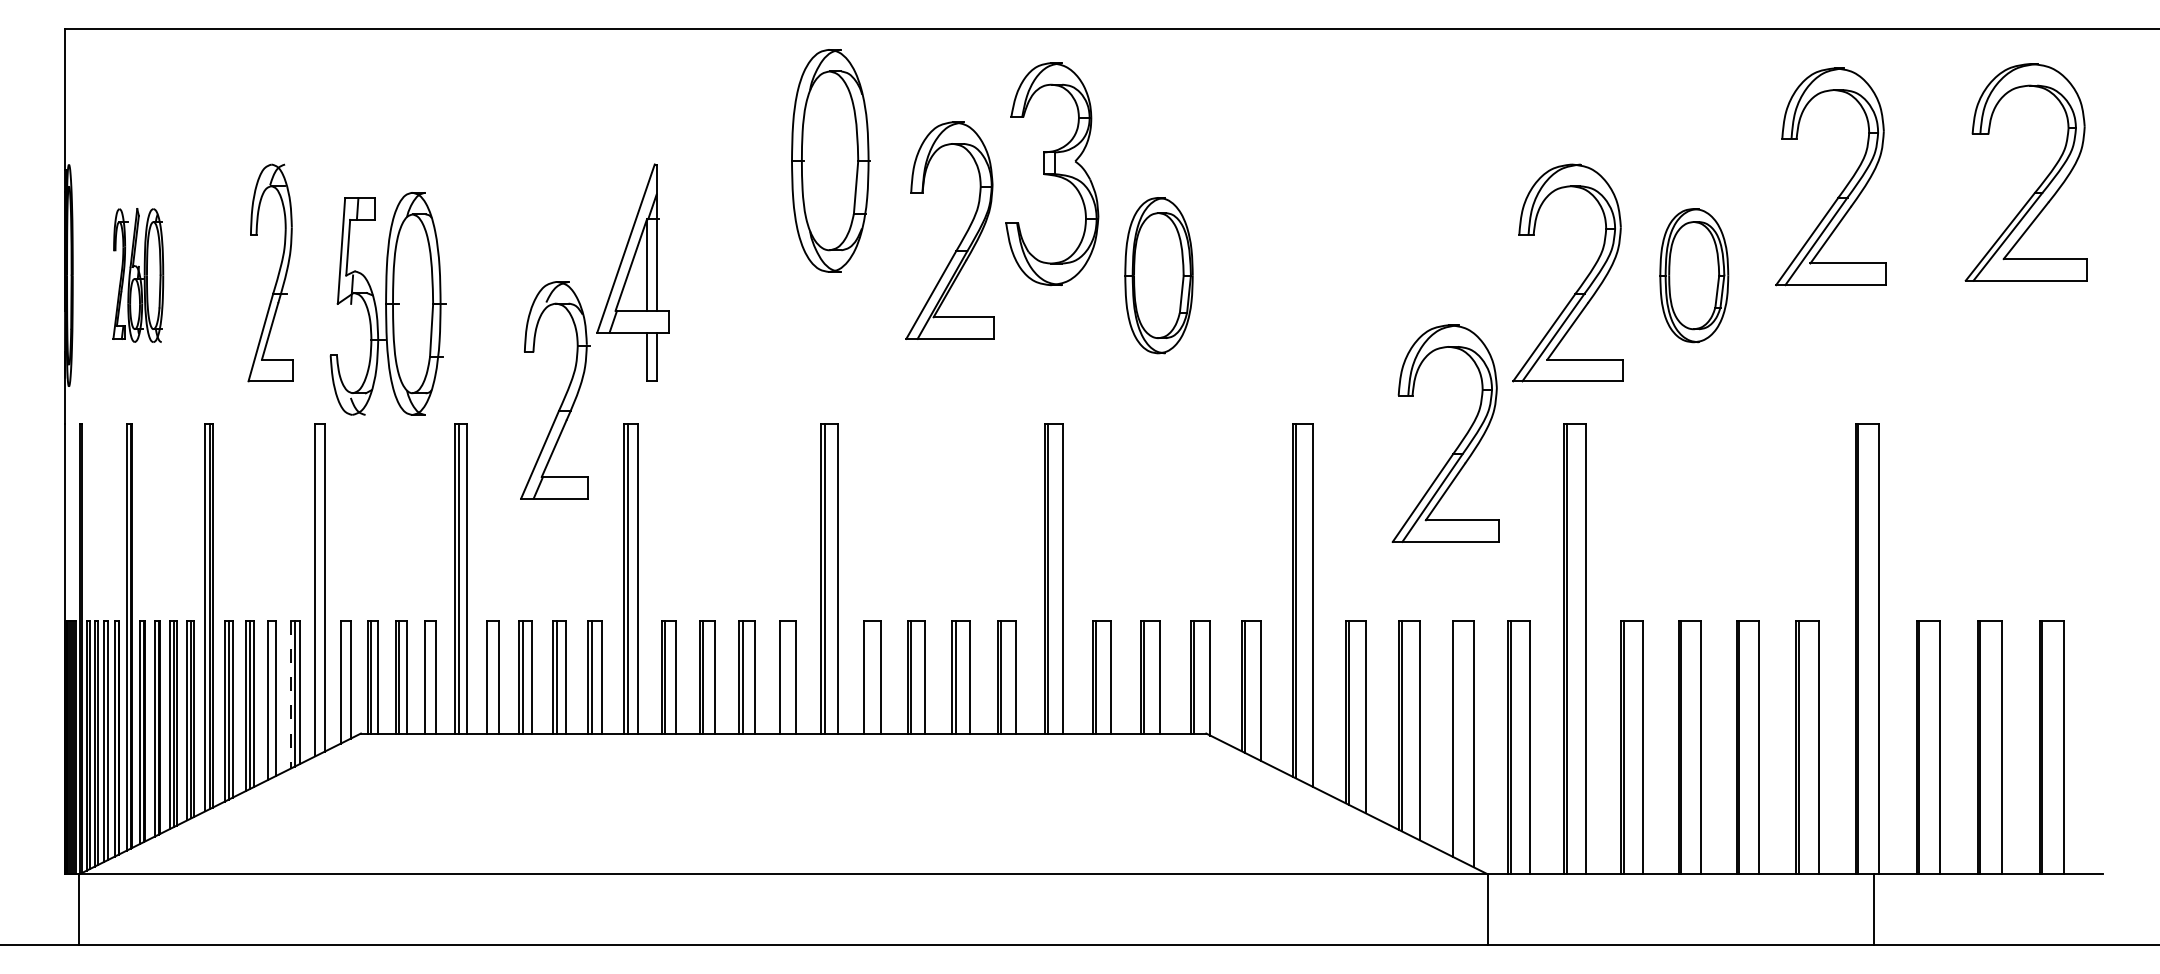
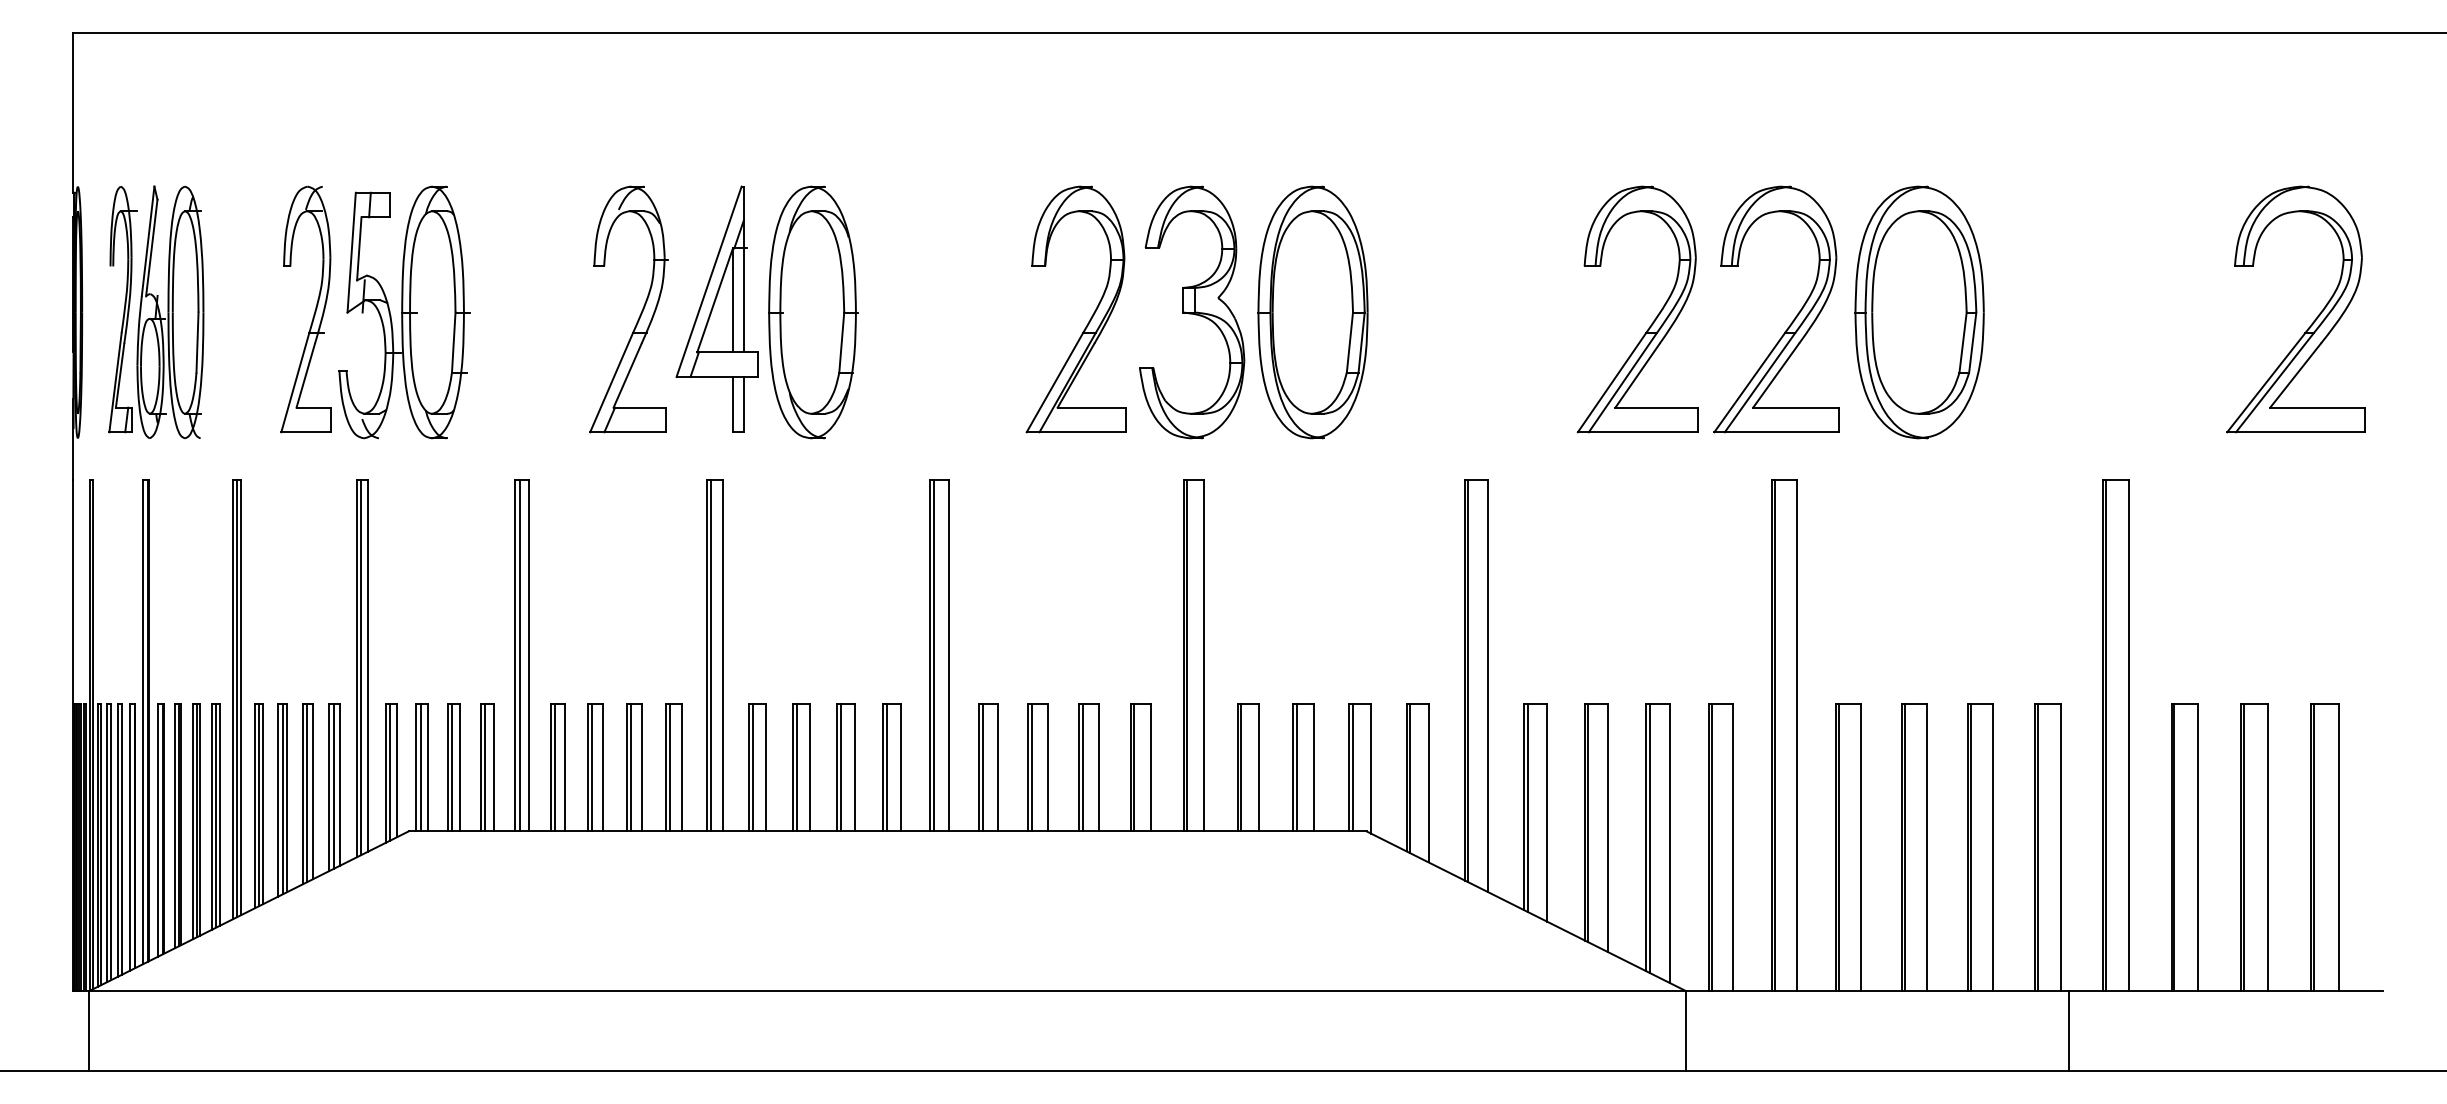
part: (831, 160) -> (813, 312), moved
part: (1052, 174) -> (1192, 312), moved
part: (2040, 184) -> (2311, 323), moved
part: (1845, 186) -> (2090, 211), removed
part: (962, 237) -> (1090, 317), moved
part: (138, 275) -> (156, 312), size x1.67
part: (1158, 275) -> (1312, 312), size x1.43
part: (1694, 275) -> (1919, 312), size x1.67
part: (388, 303) -> (404, 312), moved
part: (564, 395) -> (639, 315), moved
part: (1459, 443) -> (1653, 320), moved
line: (319, 588) -> (361, 667), added
line: (428, 677) -> (485, 767), added
line: (490, 677) -> (555, 767), added
line: (783, 677) -> (887, 767), added
line: (867, 677) -> (982, 767), added
line: (344, 680) -> (390, 771), added
line: (291, 694) -> (329, 787), dashed -> solid
line: (271, 699) -> (307, 792), added
line: (1455, 738) -> (1649, 837), added
line: (1874, 909) -> (2069, 1030), moved

